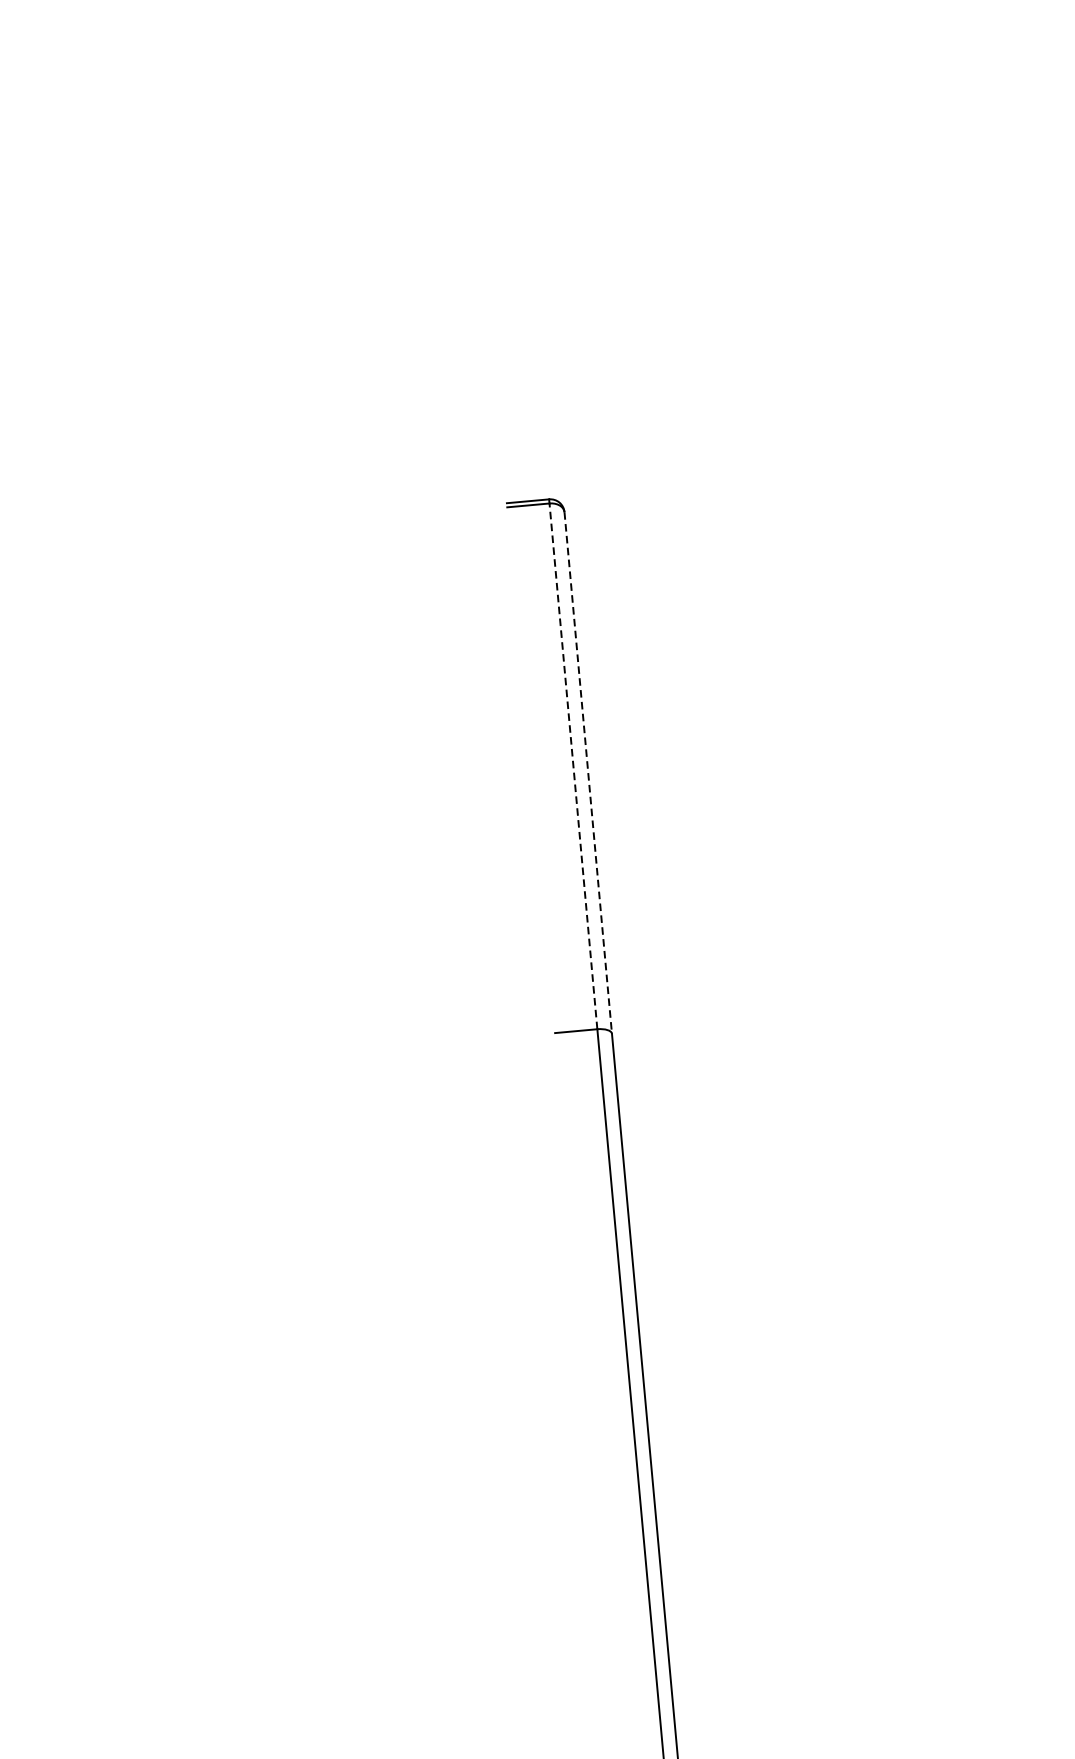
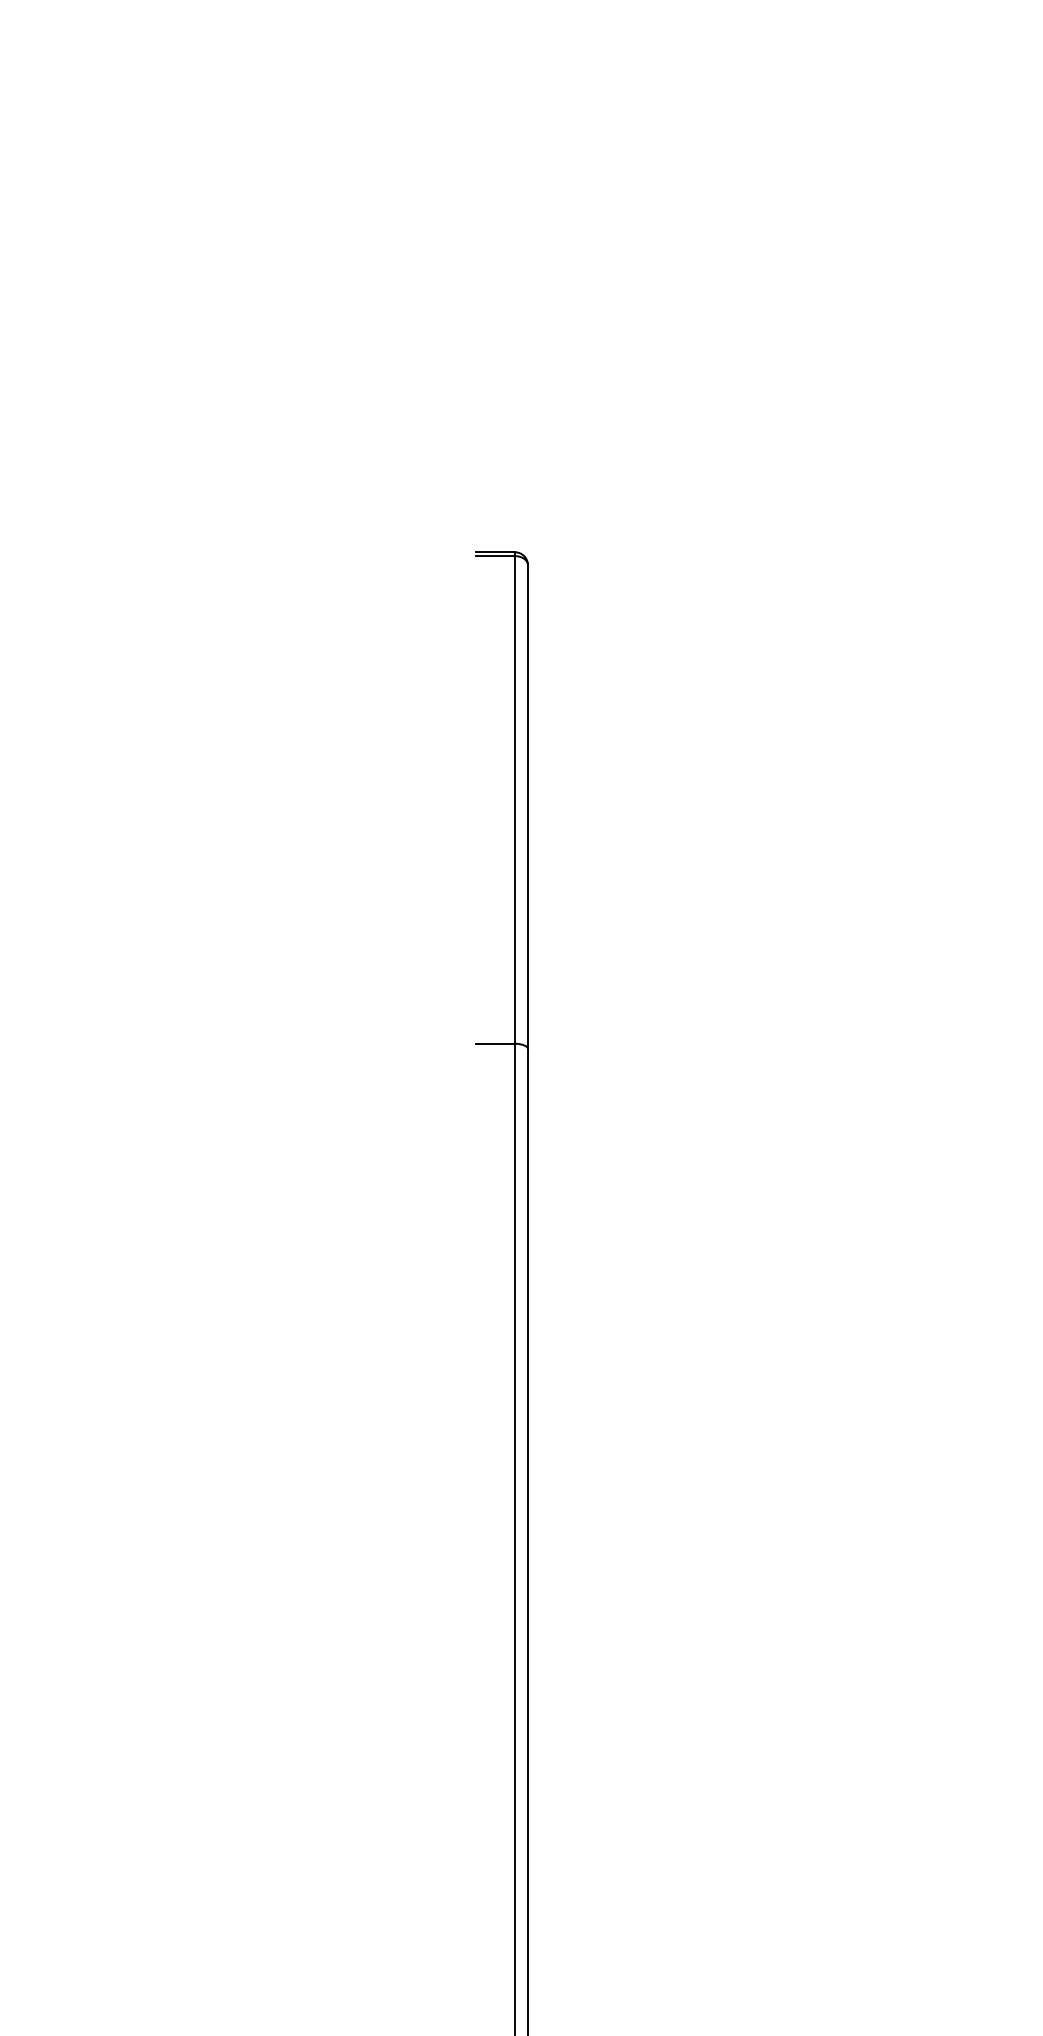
line: (572, 765) -> (514, 799), dashed -> solid
line: (588, 773) -> (528, 807), dashed -> solid

